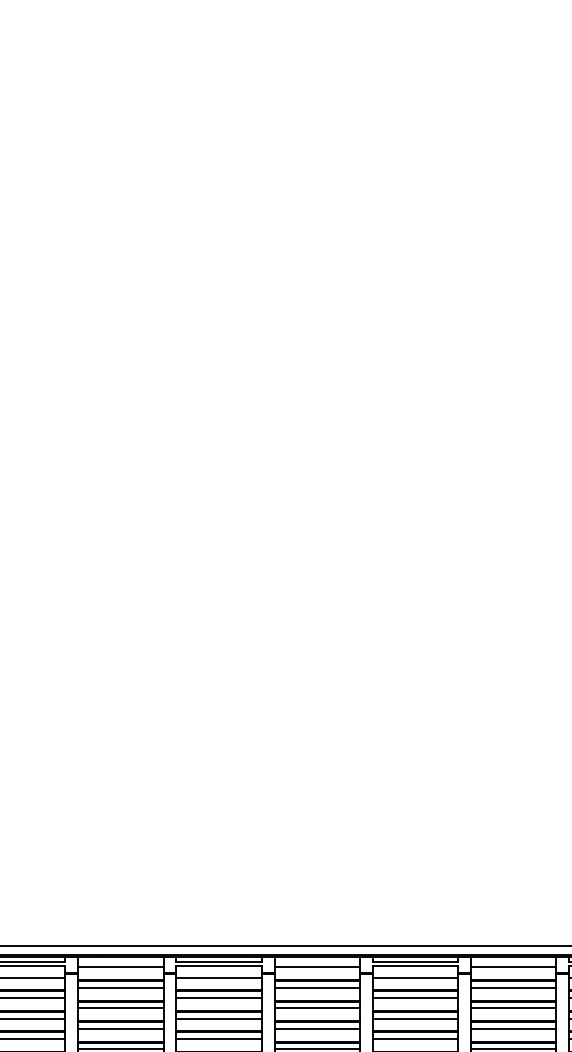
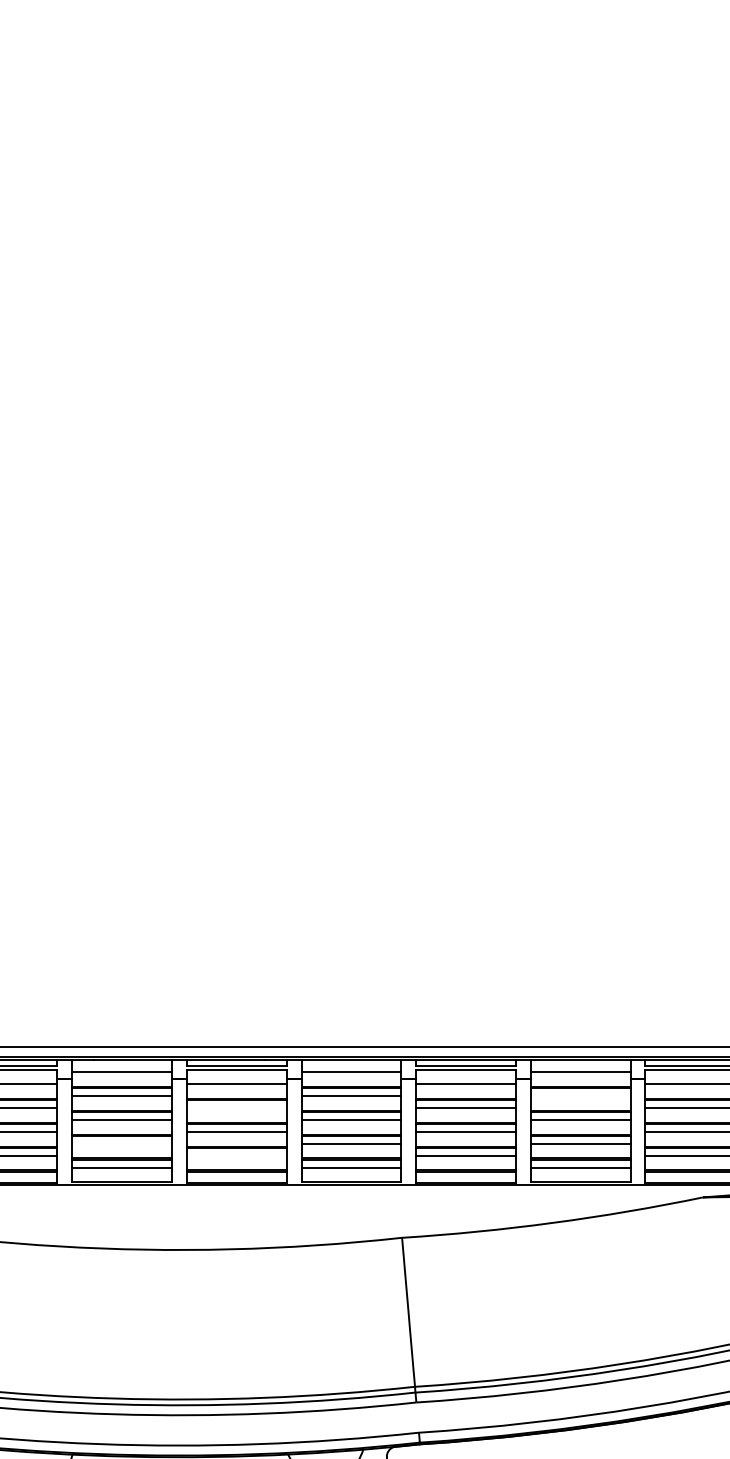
line: (513, 987) -> (580, 1095), removed
line: (218, 997) -> (236, 1107), removed
line: (120, 1028) -> (121, 1143), removed
line: (218, 1038) -> (236, 1155), removed

